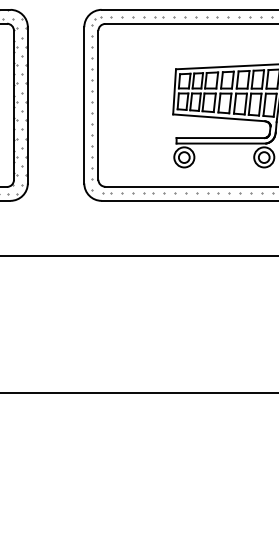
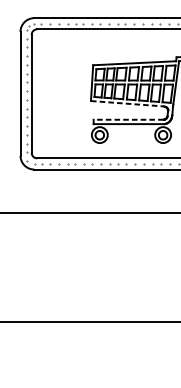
line: (219, 117) -> (127, 103), solid -> dashed
line: (220, 138) -> (128, 120), solid -> dashed

